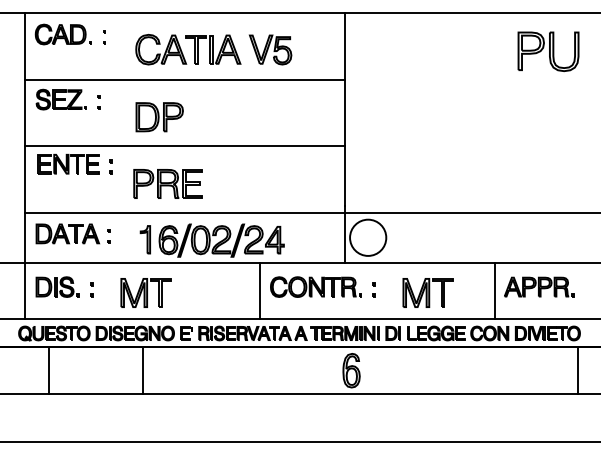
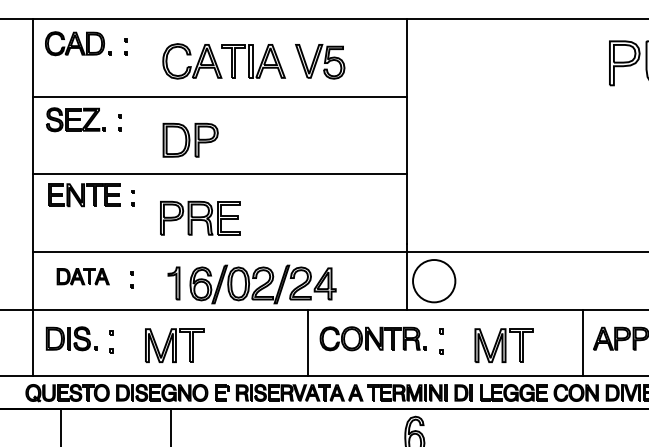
part: (67, 233) -> (82, 276), size x0.7
part: (91, 289) -> (110, 341), size x1.4
part: (373, 289) -> (440, 341), size x1.6

